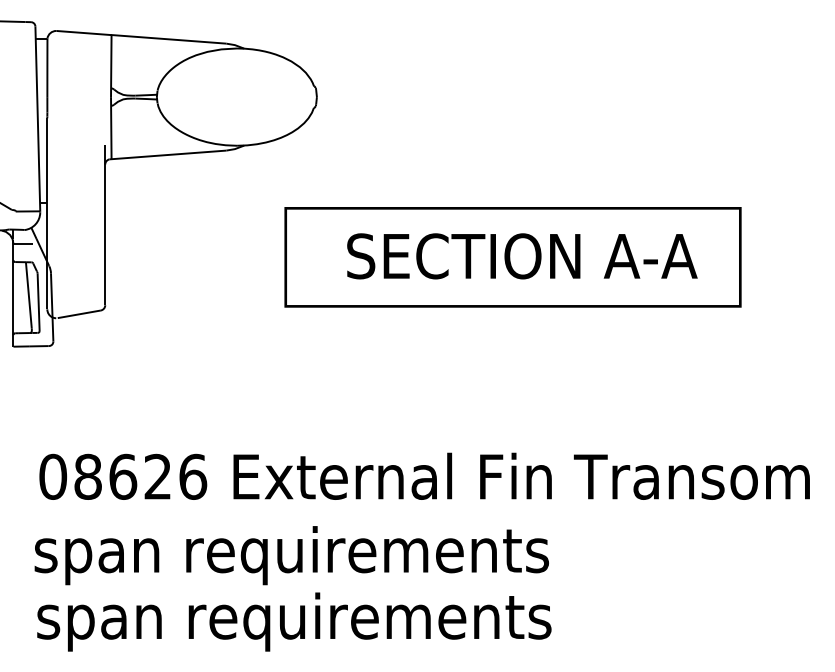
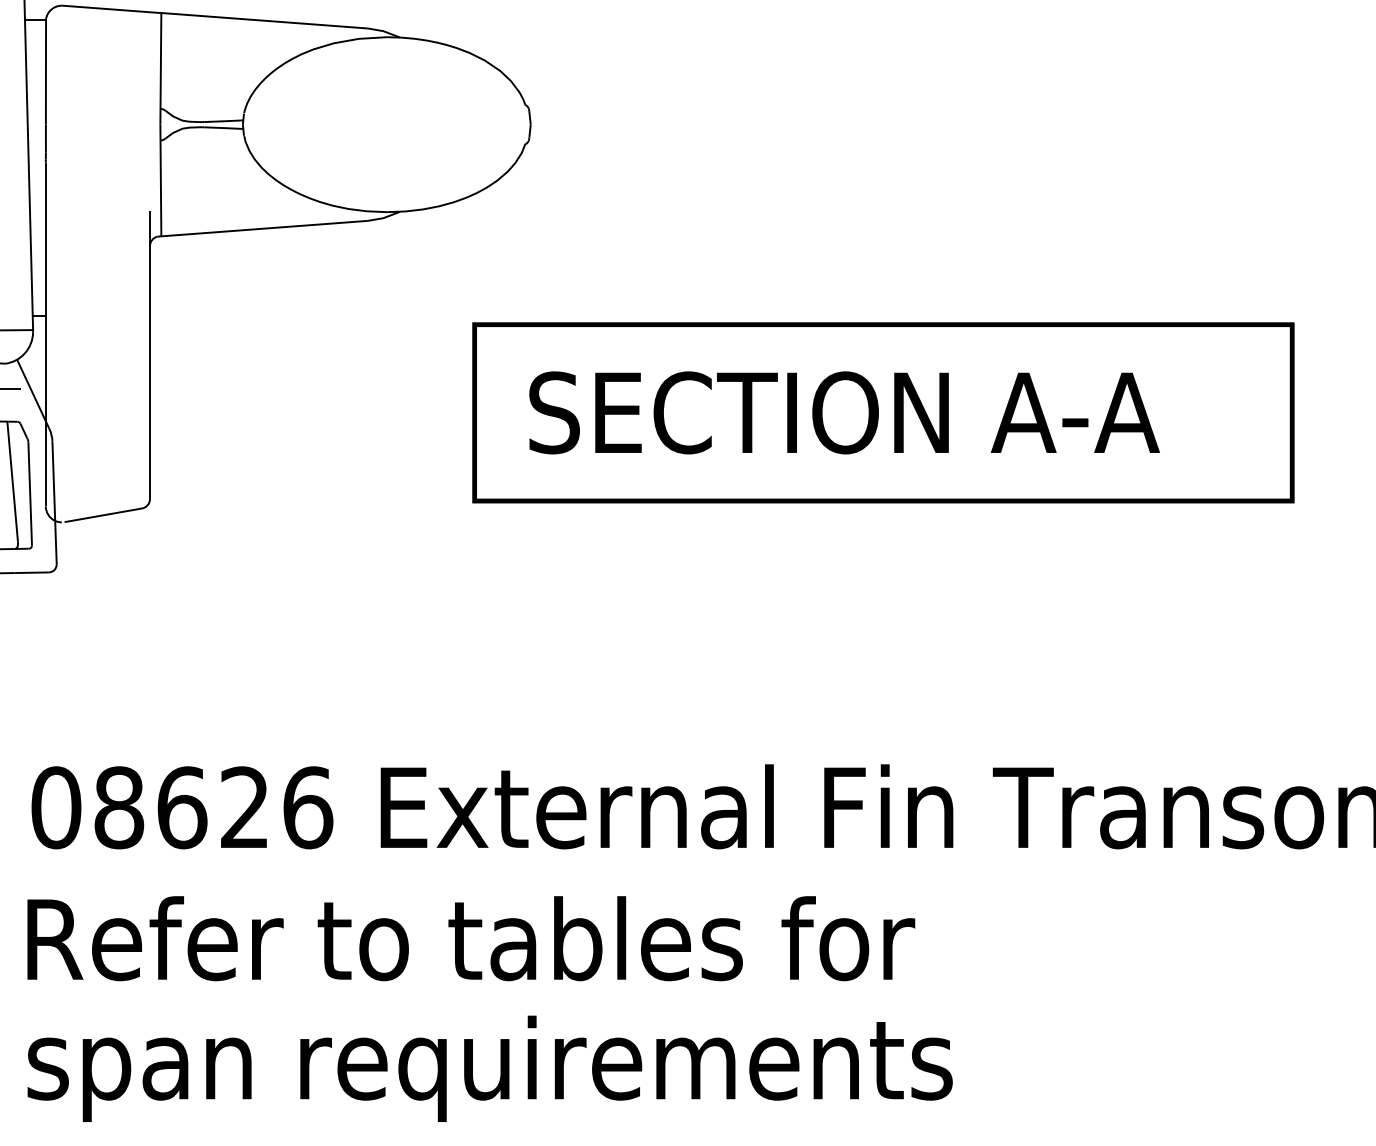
text: (522, 256) -> (844, 413), moved
text: (291, 555) -> (484, 949), span requirements -> Refer to tables for

